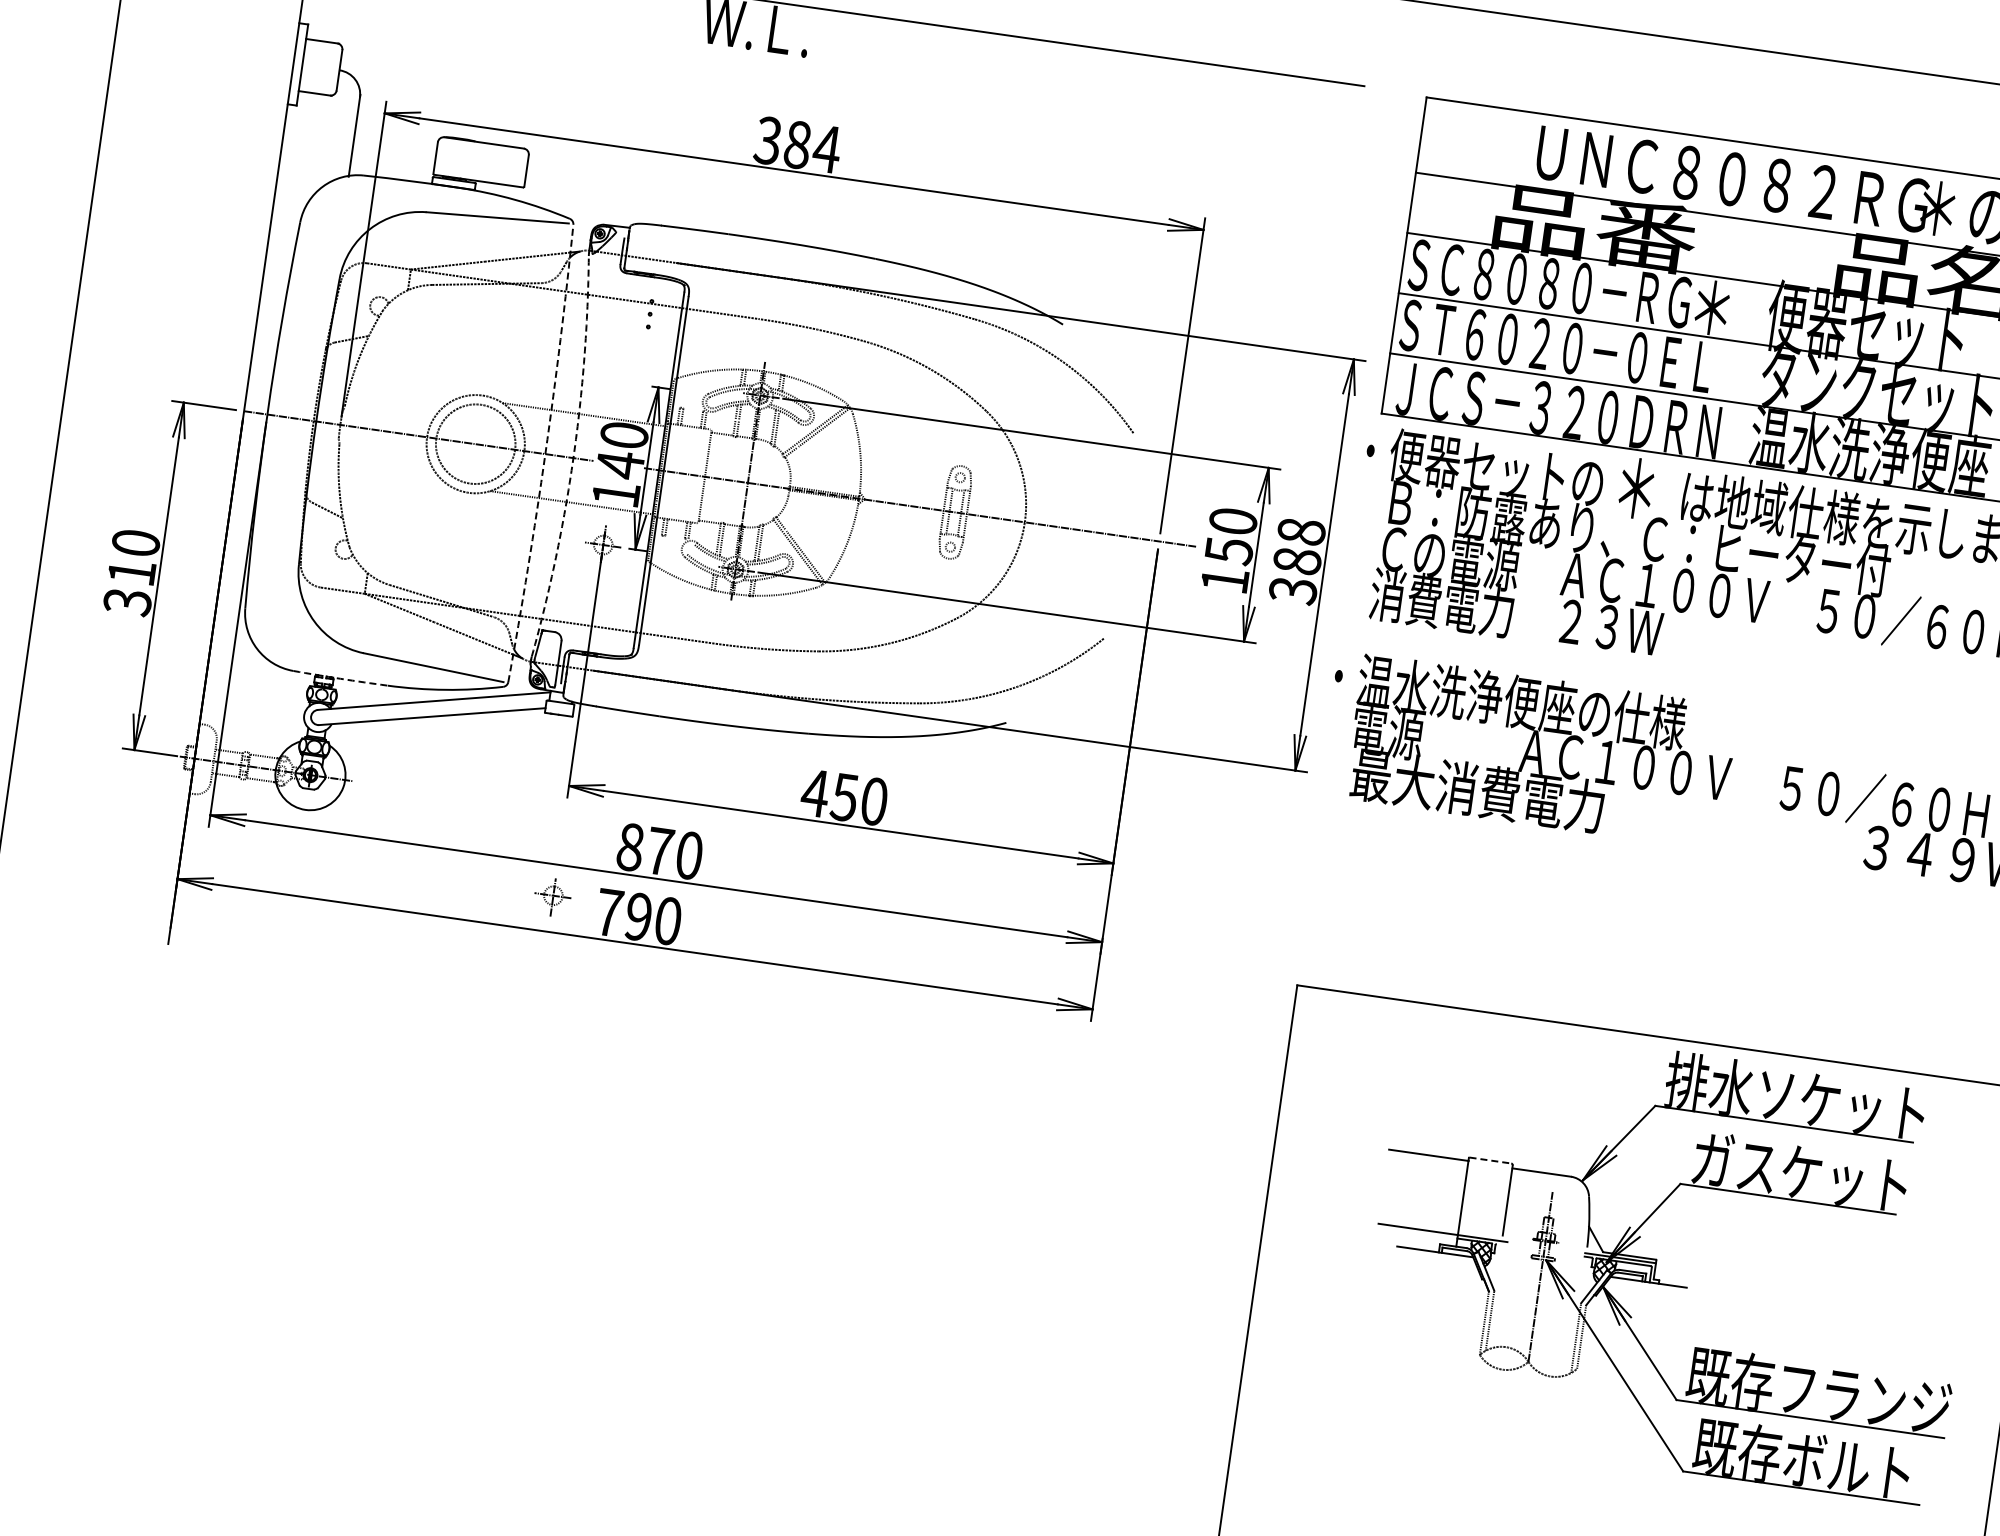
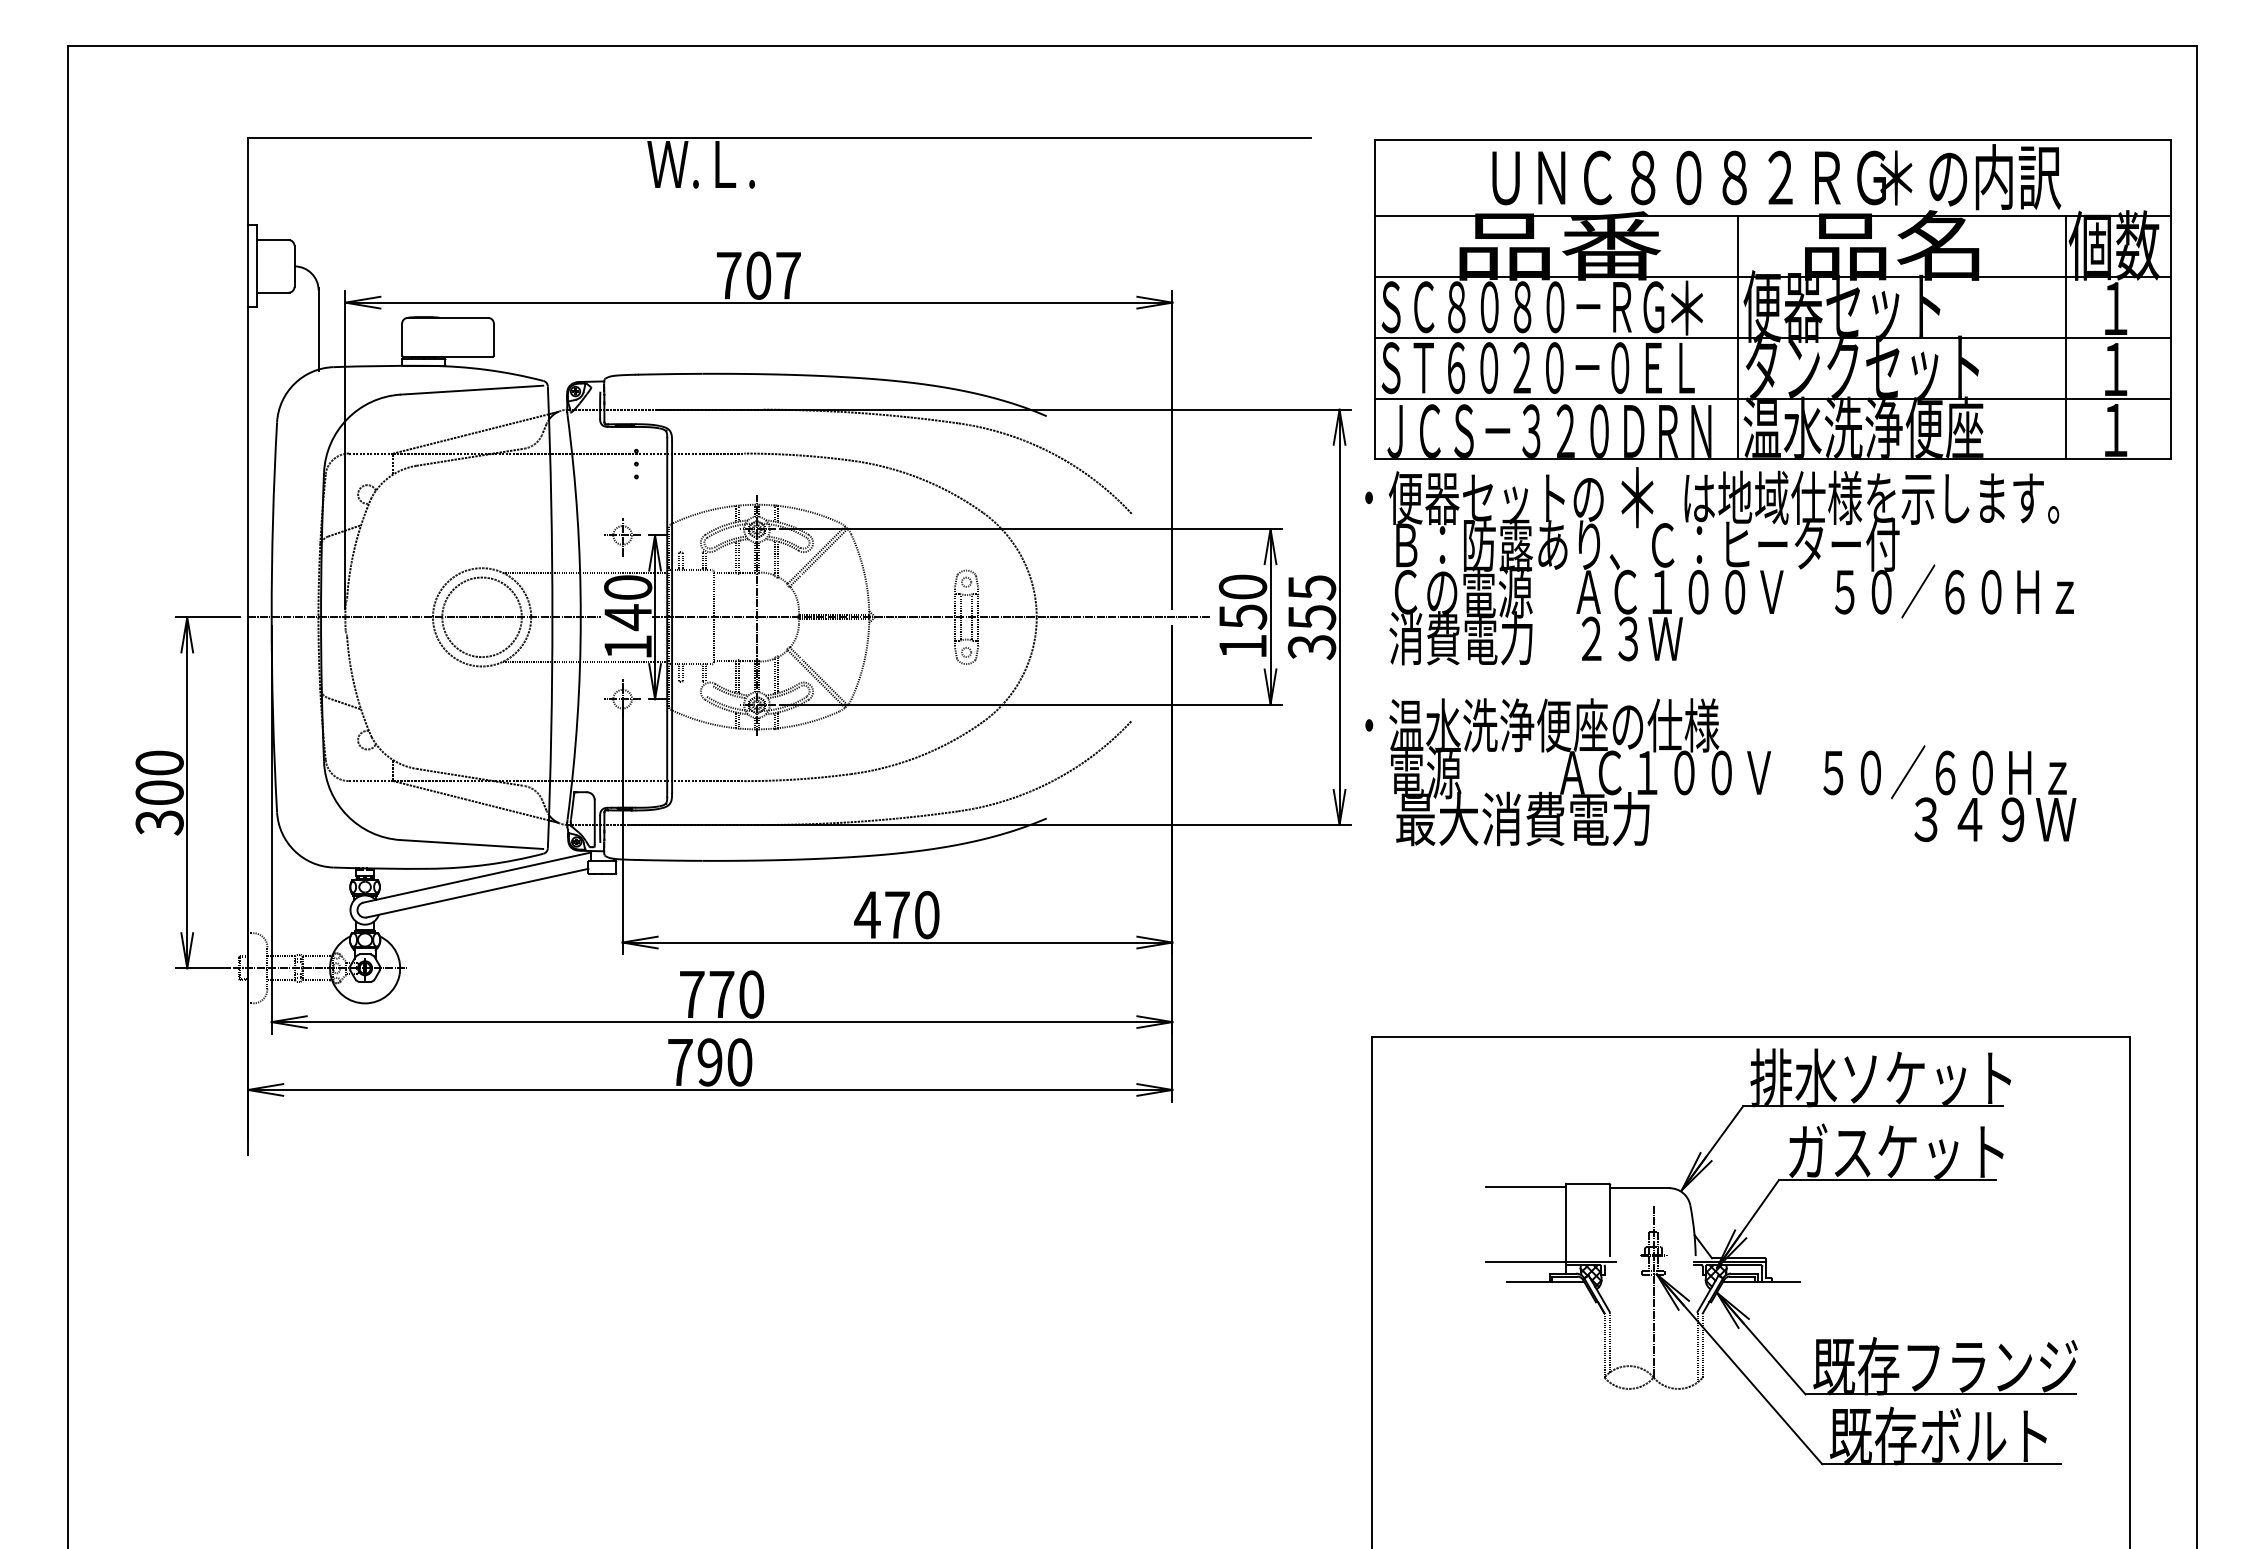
text: (797, 144) -> (758, 275), 384 -> 707
line: (1759, 344) -> (1738, 337), added
arc: (545, 454) -> (552, 617), dashed -> solid
arc: (573, 458) -> (580, 617), dashed -> solid
text: (1299, 546) -> (1312, 602), 388 -> 355
text: (131, 572) -> (159, 792), 310 -> 300
arc: (340, 678) -> (381, 868), dashed -> solid
text: (843, 797) -> (896, 915), 450 -> 470
text: (629, 847) -> (691, 994), 870 -> 770
part: (553, 897) -> (622, 537), moved
line: (1491, 1160) -> (1588, 1183), dashed -> solid

